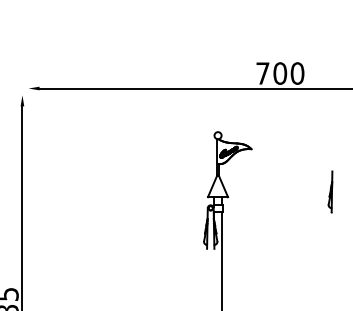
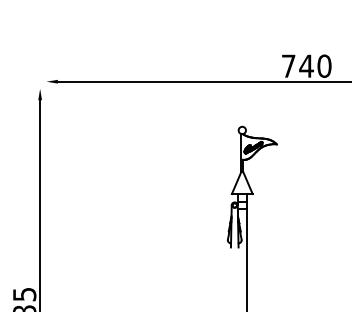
text: (280, 73) -> (306, 66), 700 -> 740

